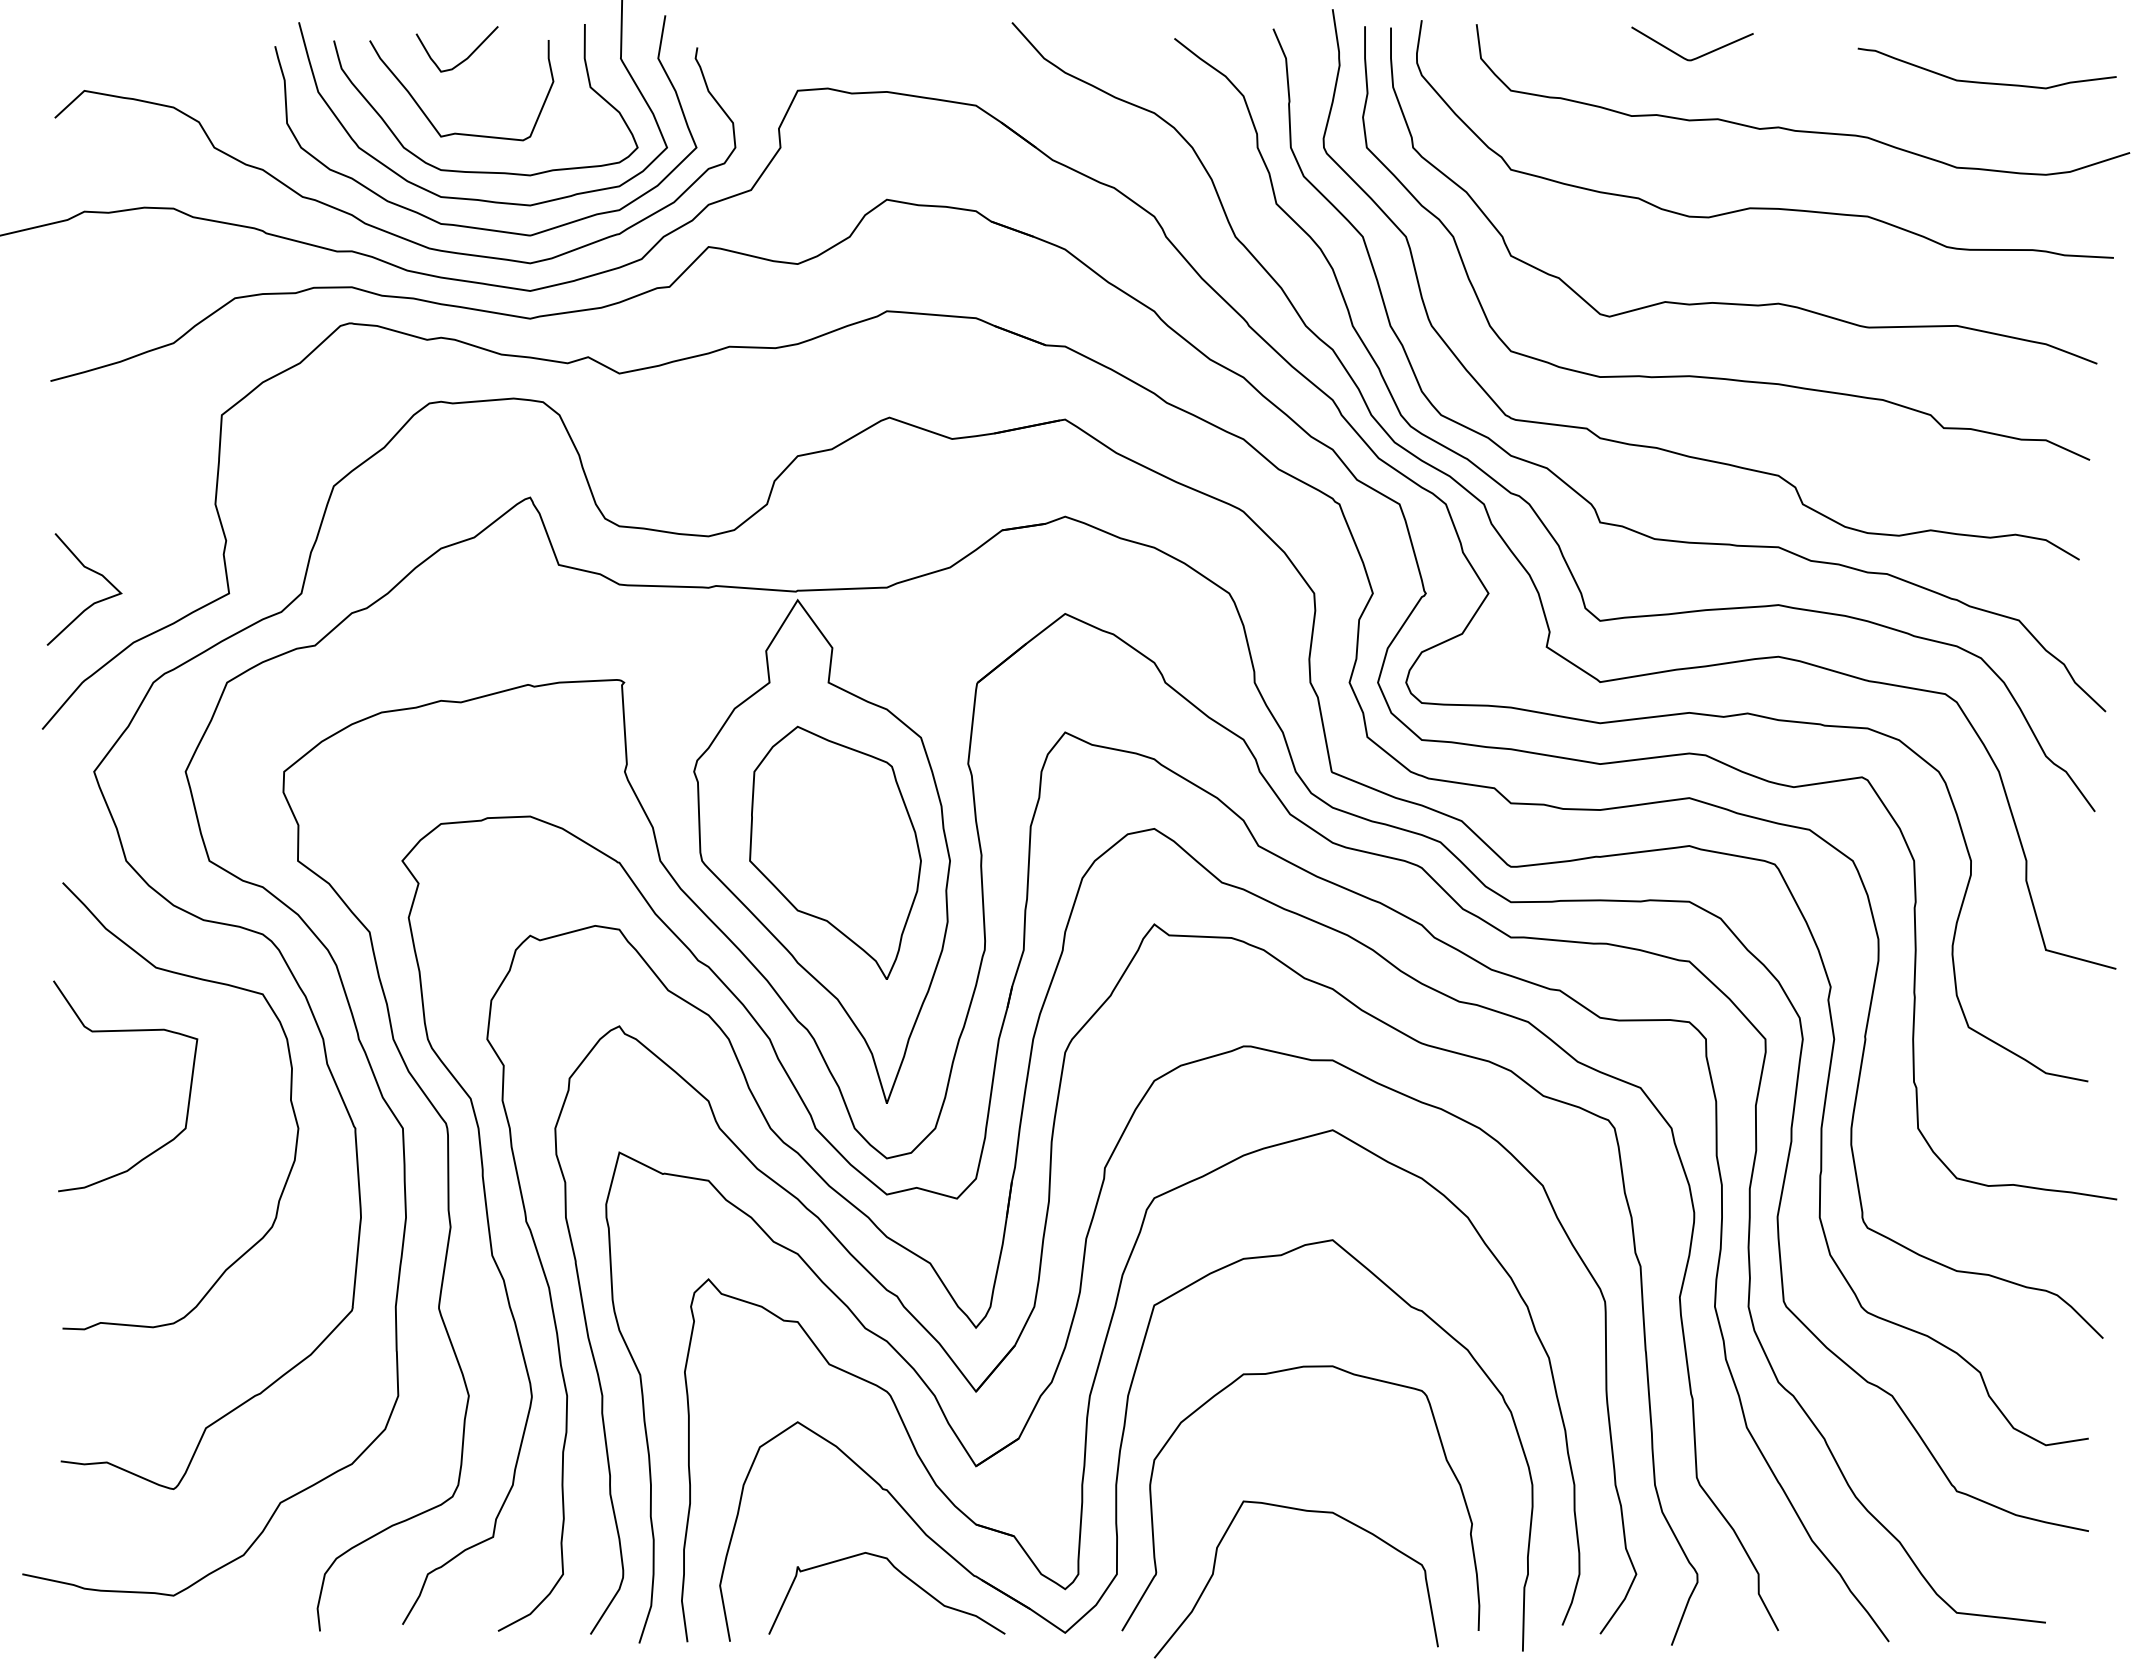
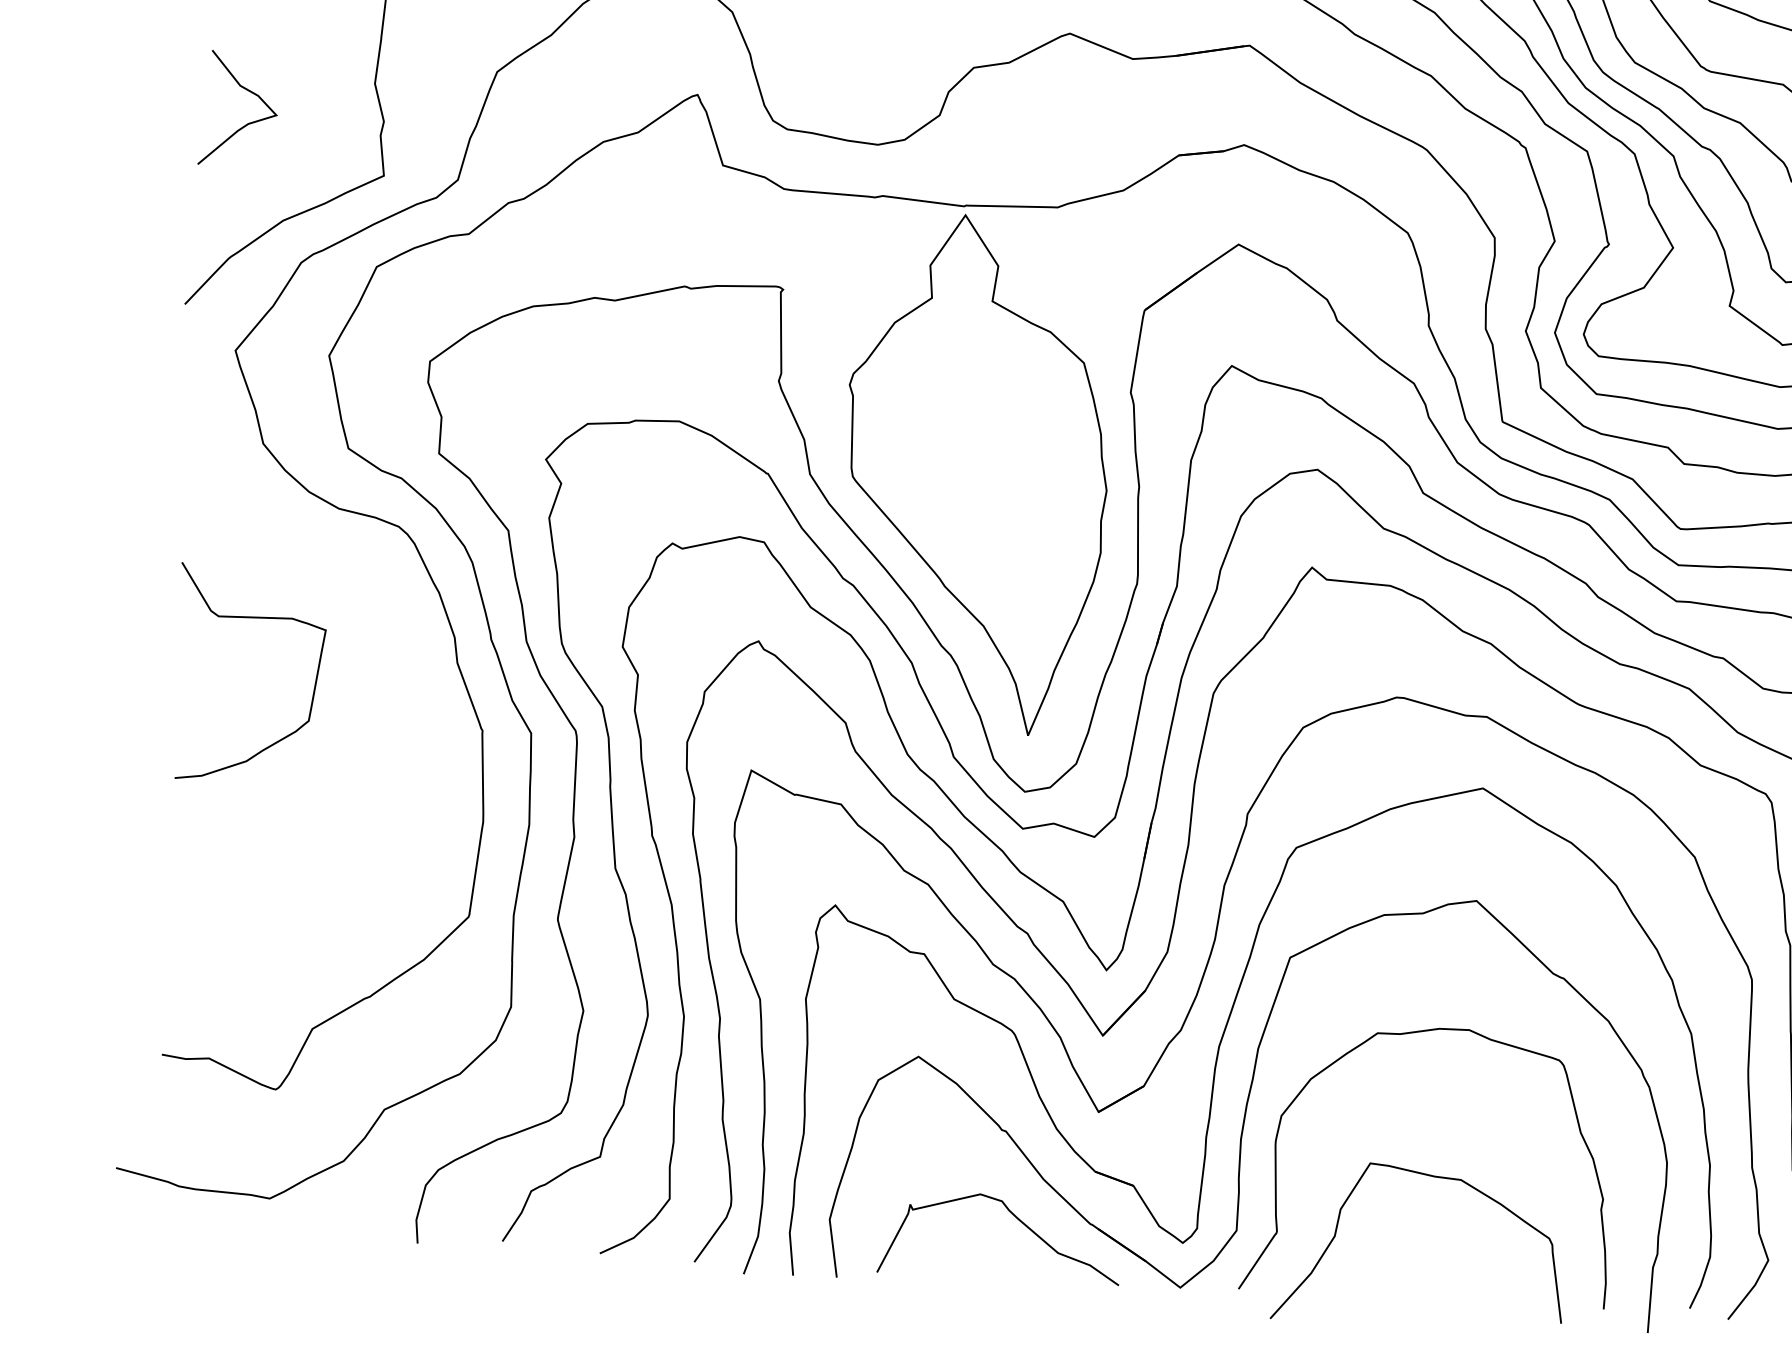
curve: (93, 602) -> (247, 123), moved
part: (835, 852) -> (989, 475), removed
curve: (290, 1103) -> (417, 701), removed

